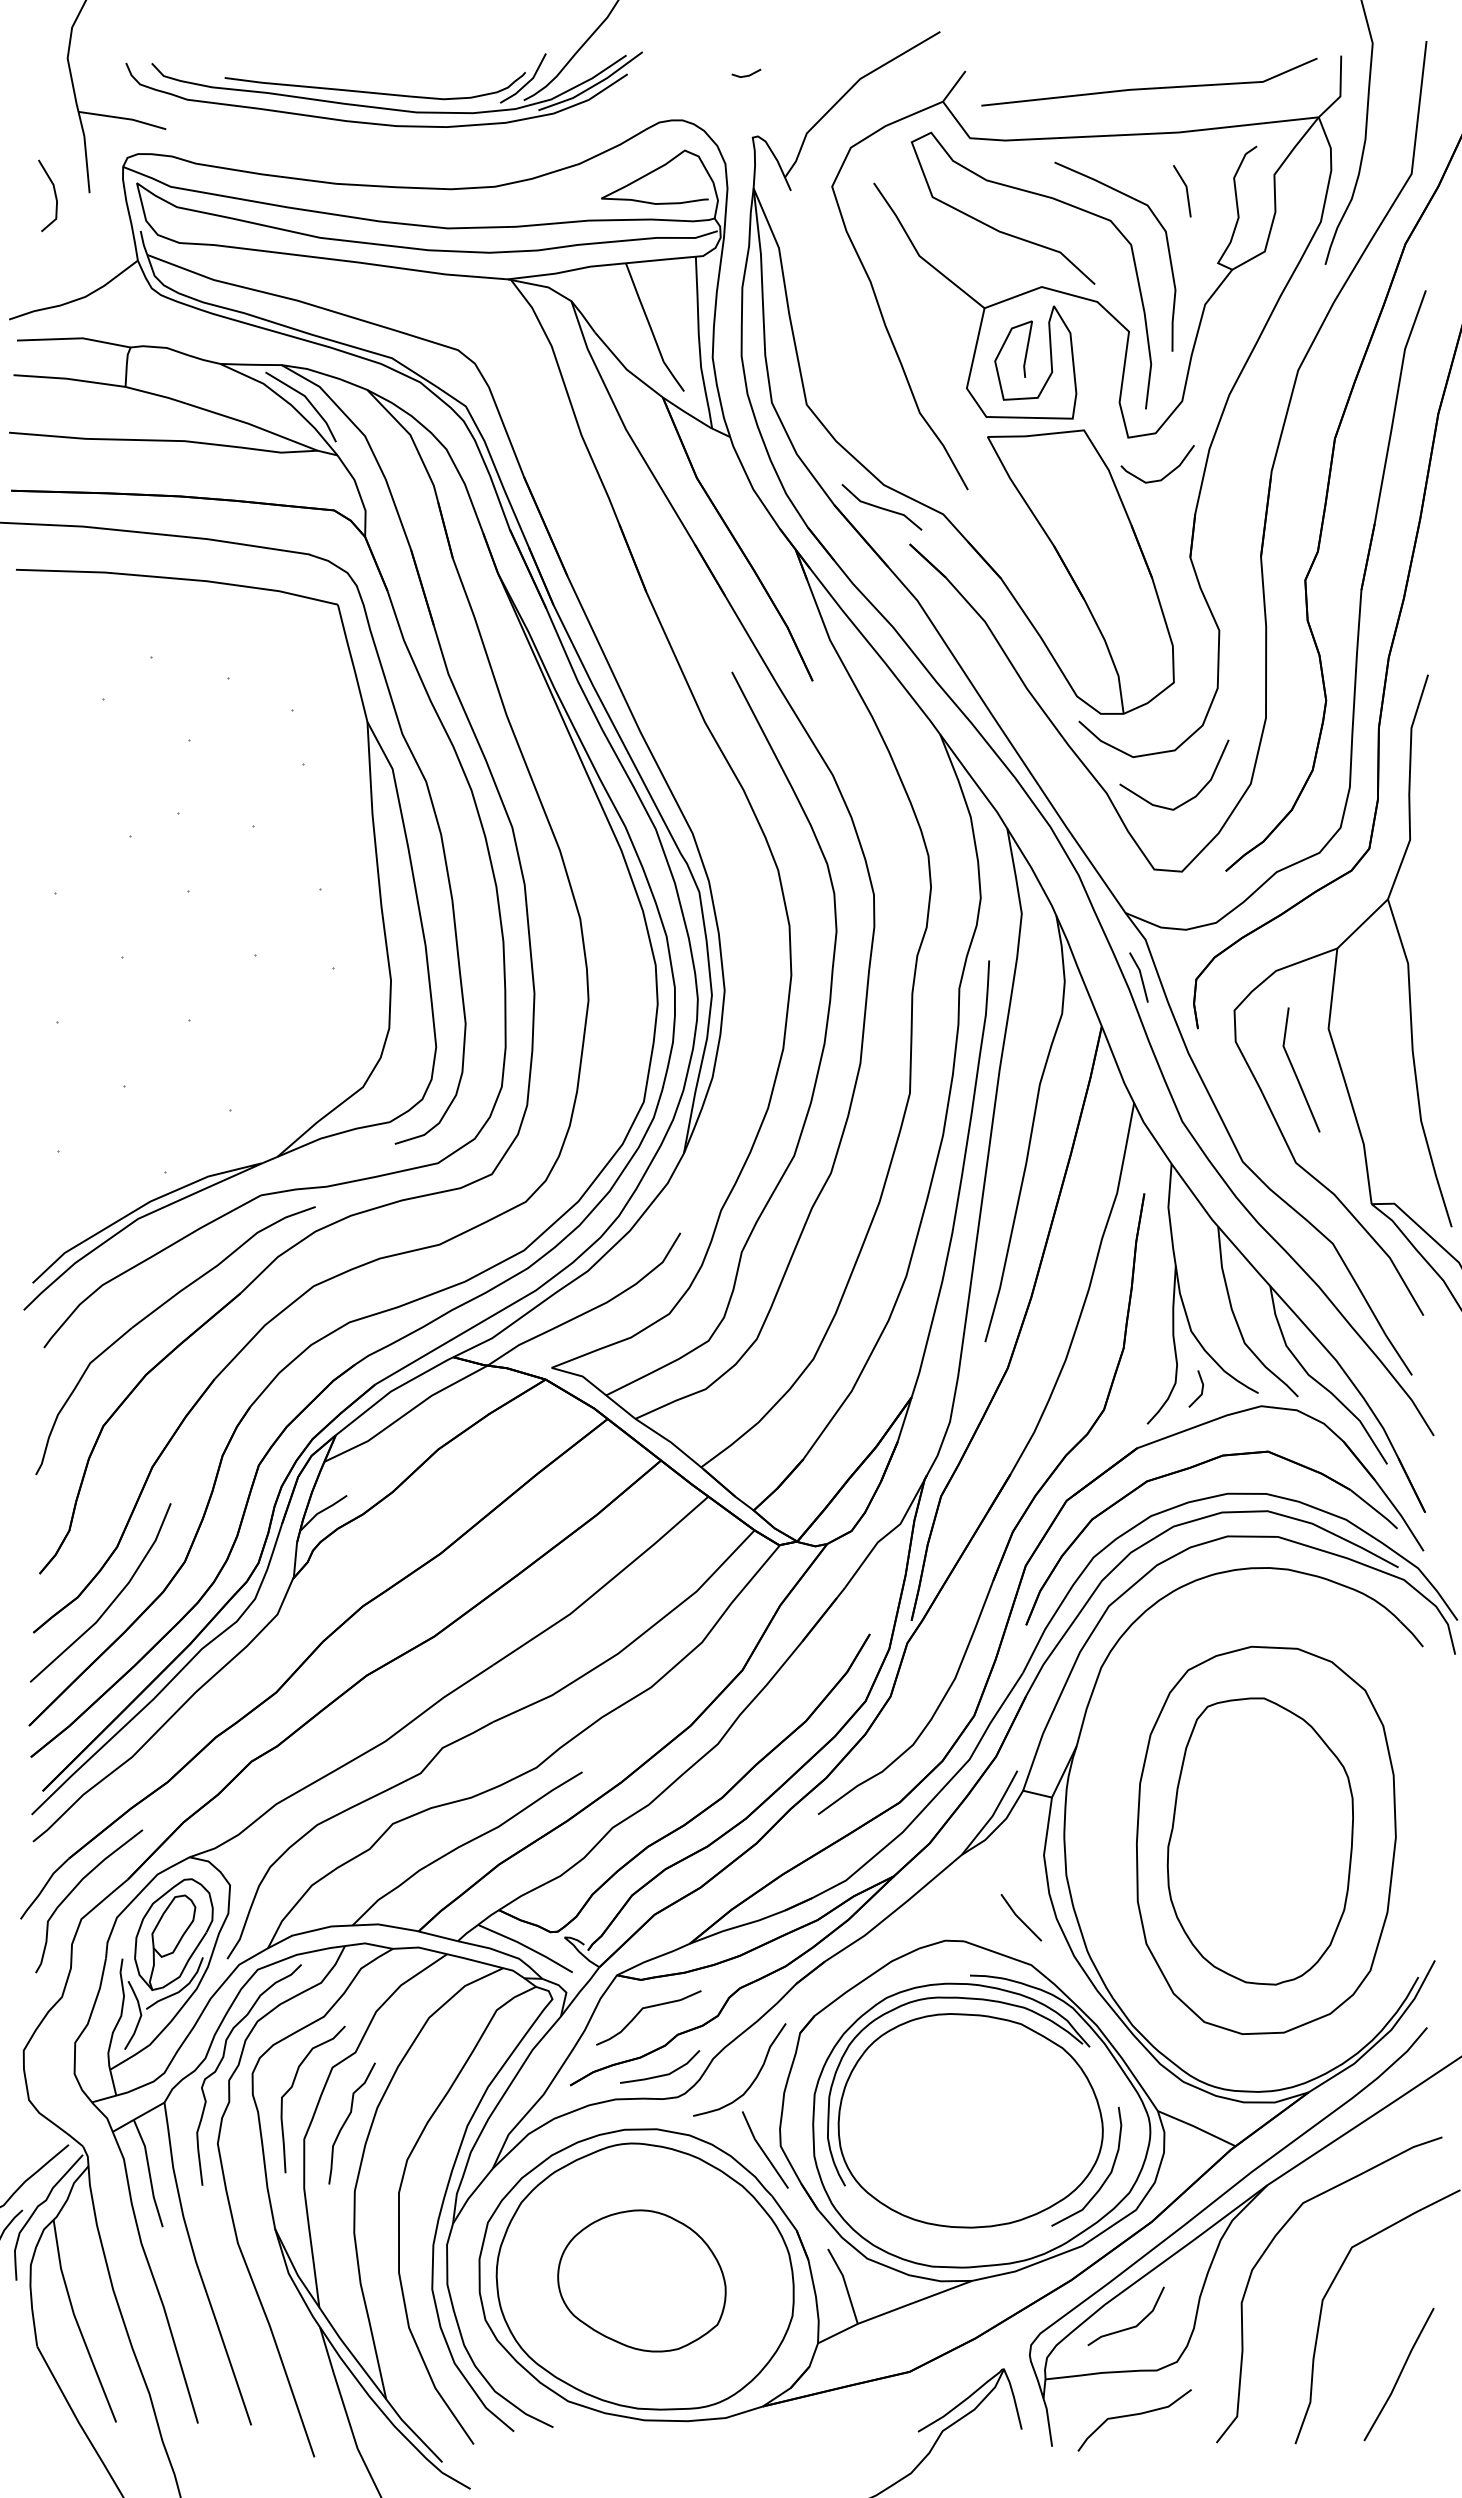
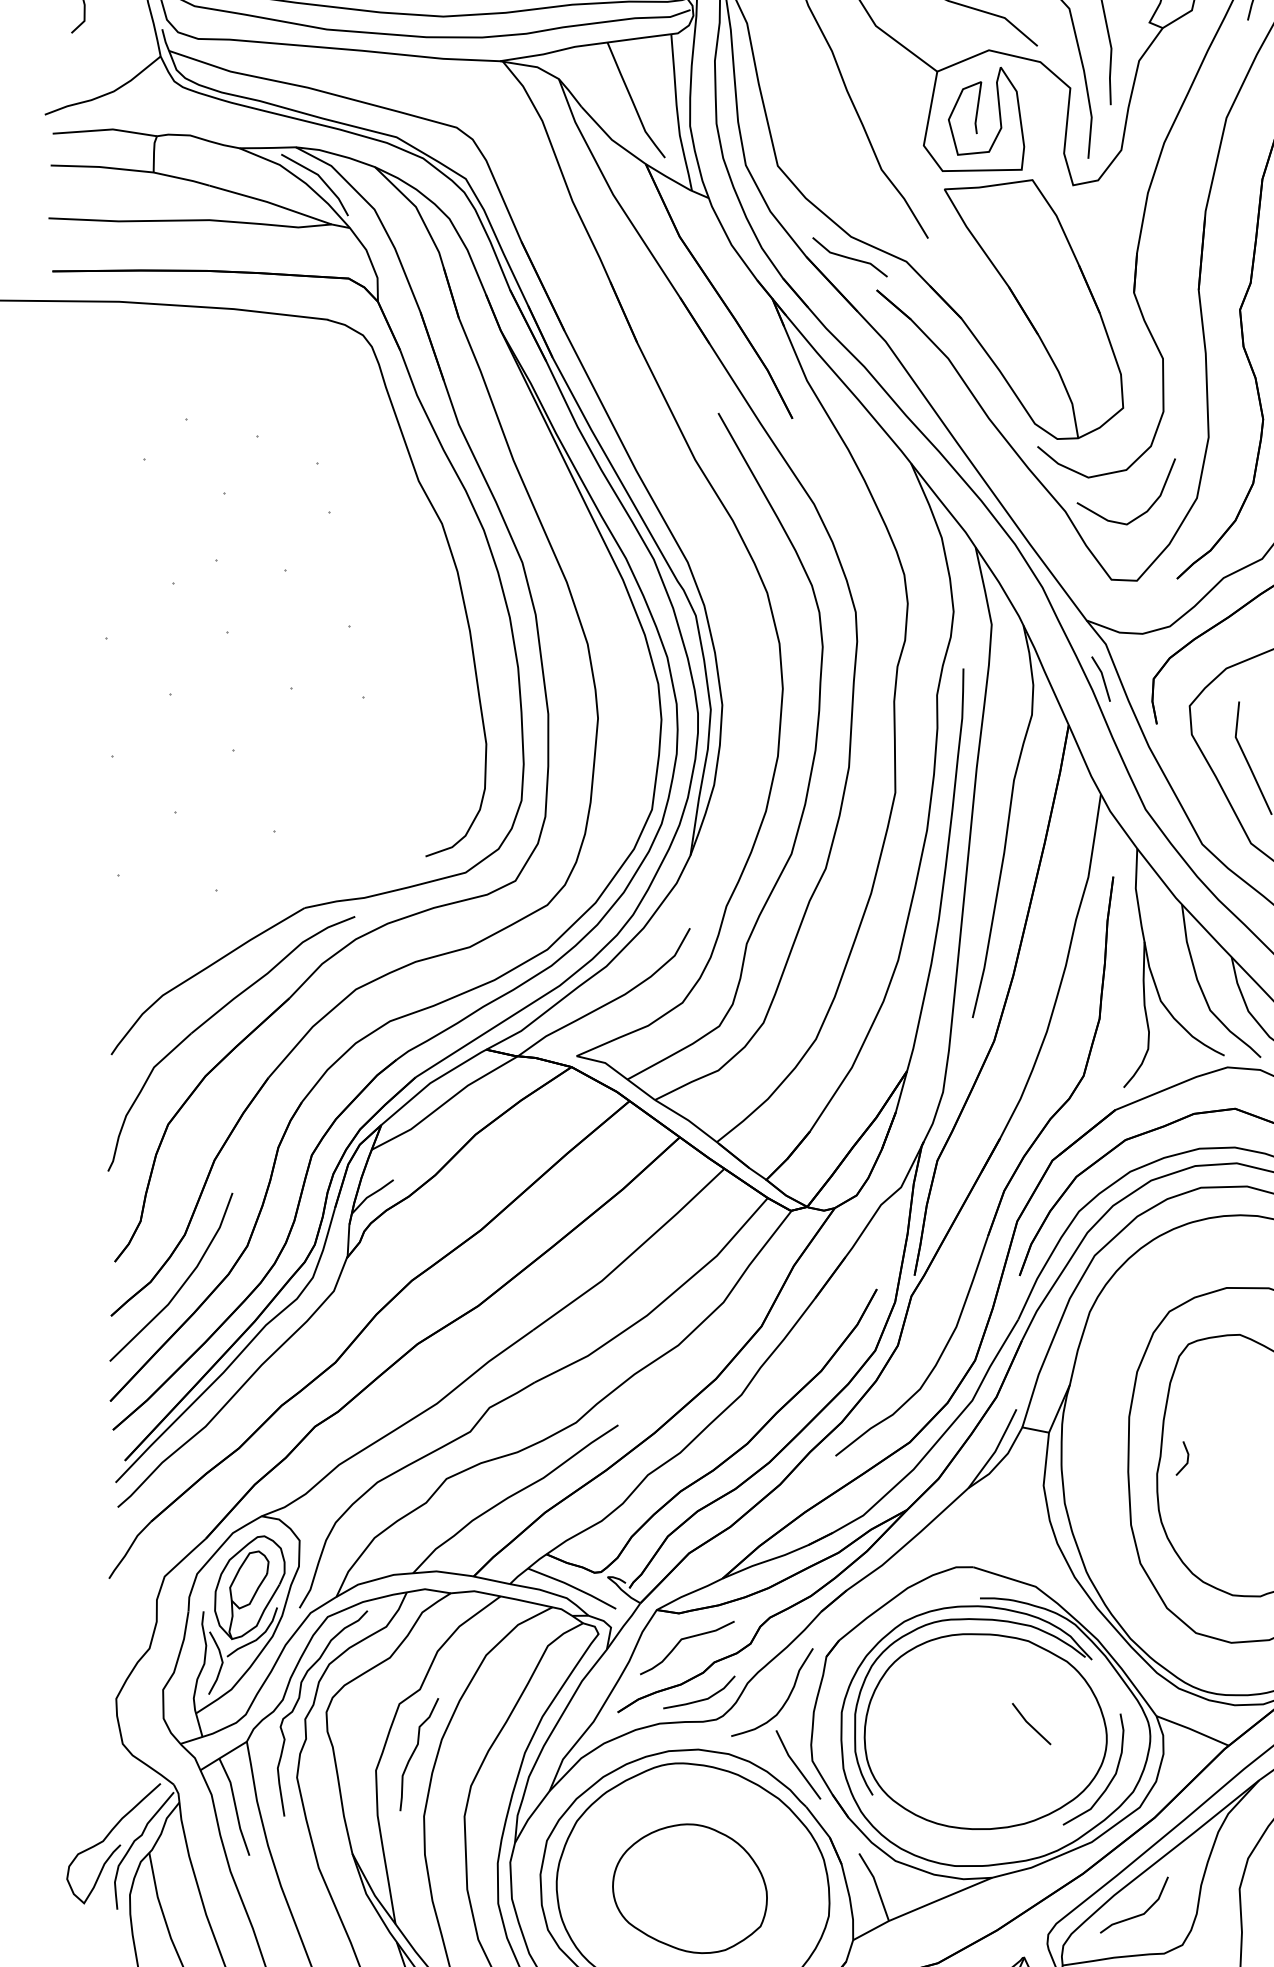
curve: (1166, 474) -> (1109, 217), removed
part: (381, 916) -> (405, 648), removed
line: (1201, 1388) -> (1186, 1457), moved
curve: (76, 1887) -> (159, 1547), removed
line: (1020, 1918) -> (1030, 1724), moved
curve: (292, 2087) -> (363, 1723), removed

